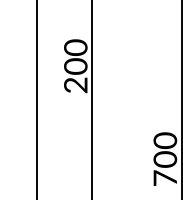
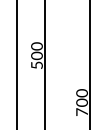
text: (74, 85) -> (36, 65), 200 -> 500

